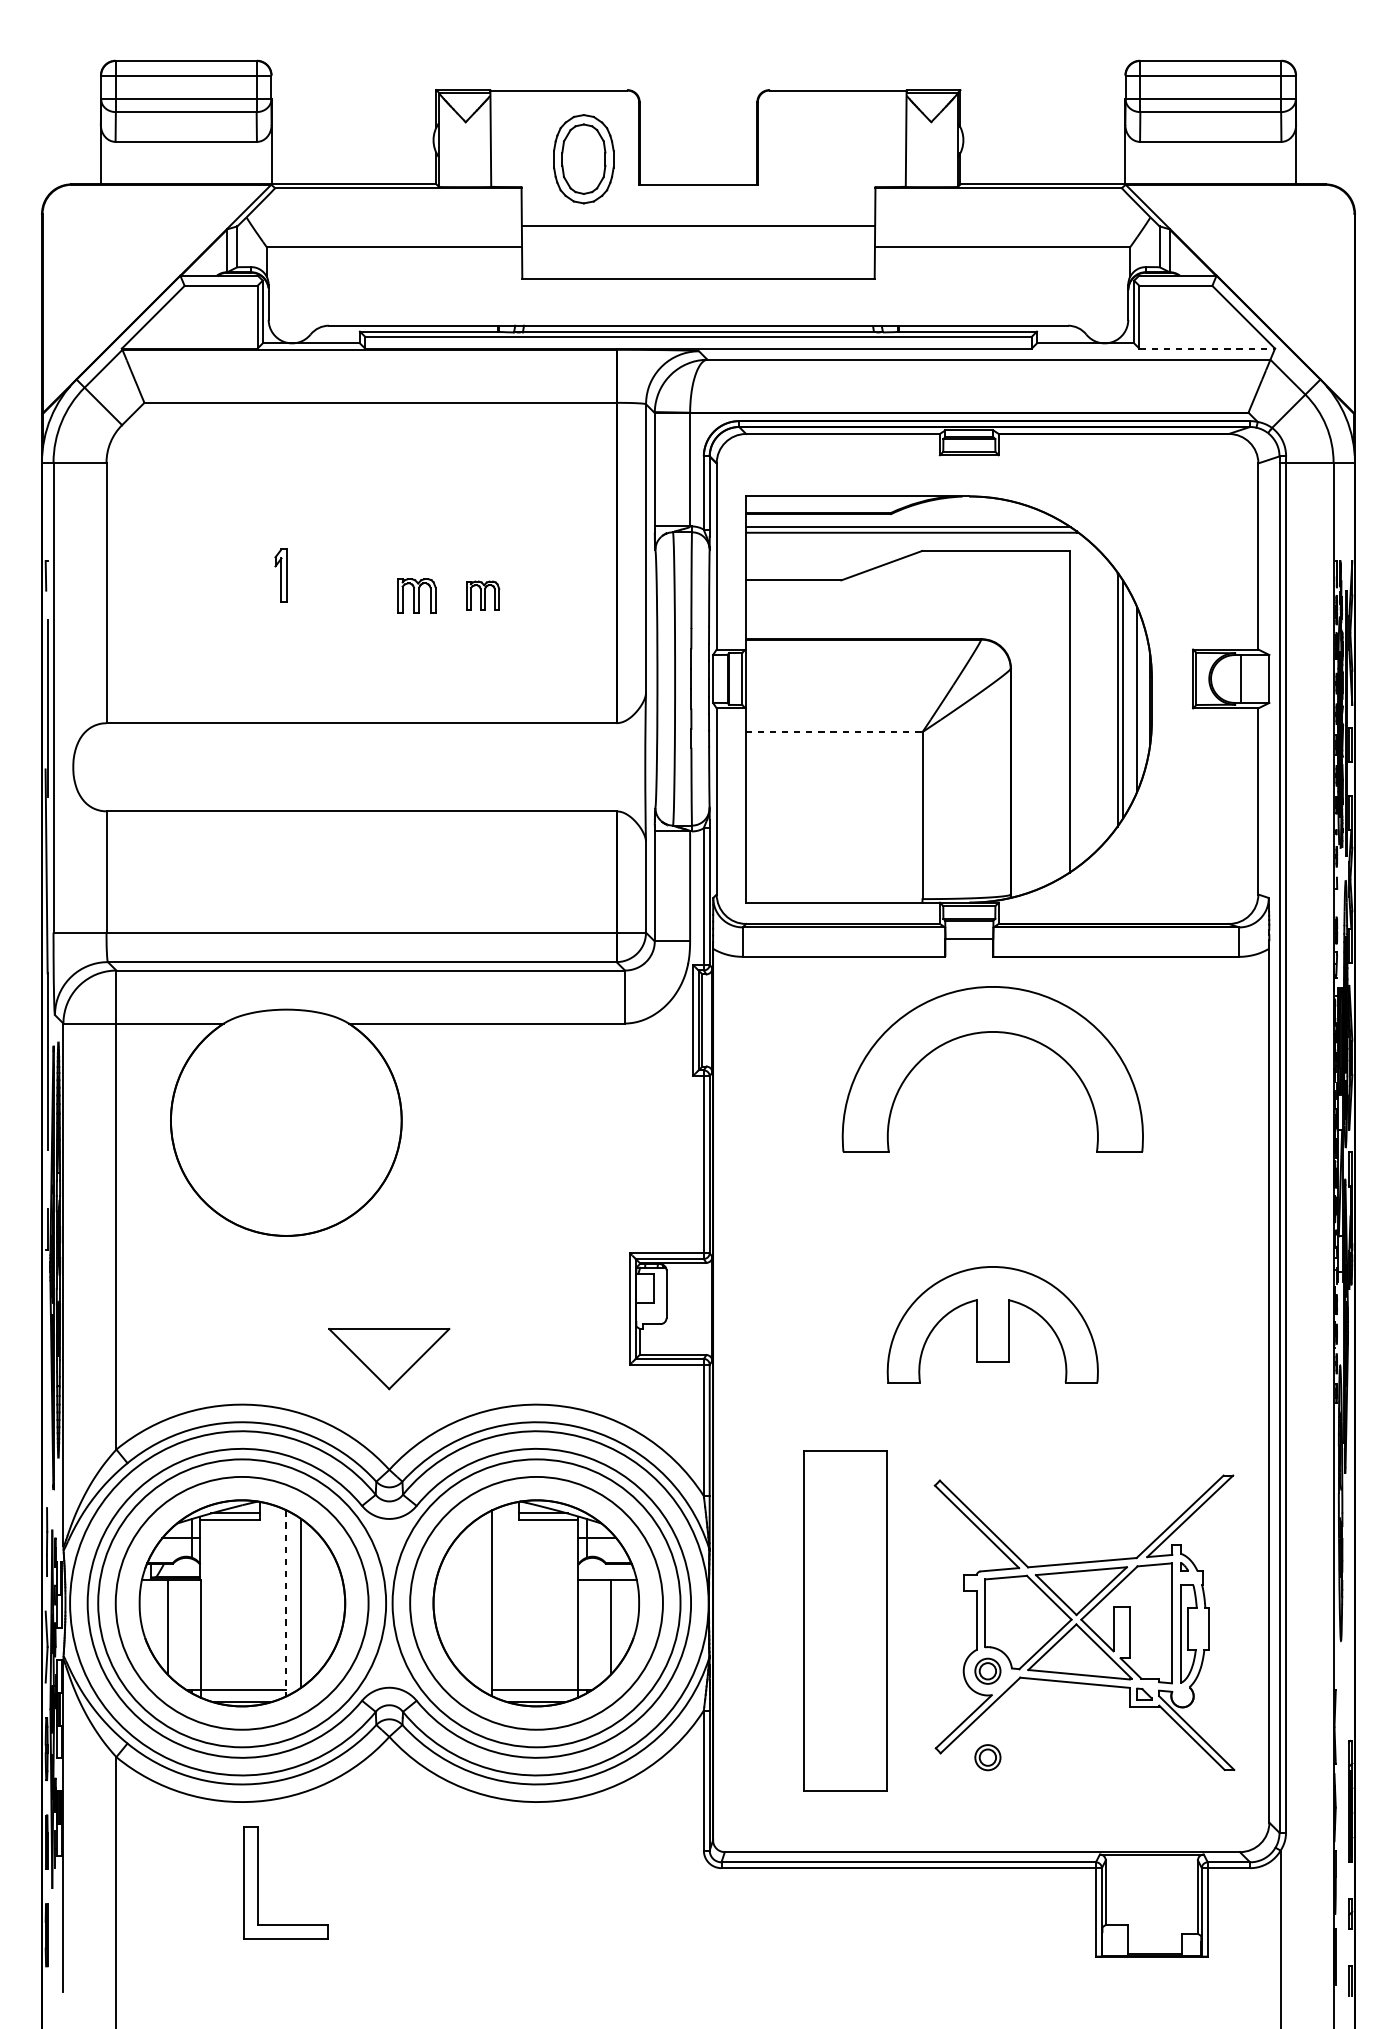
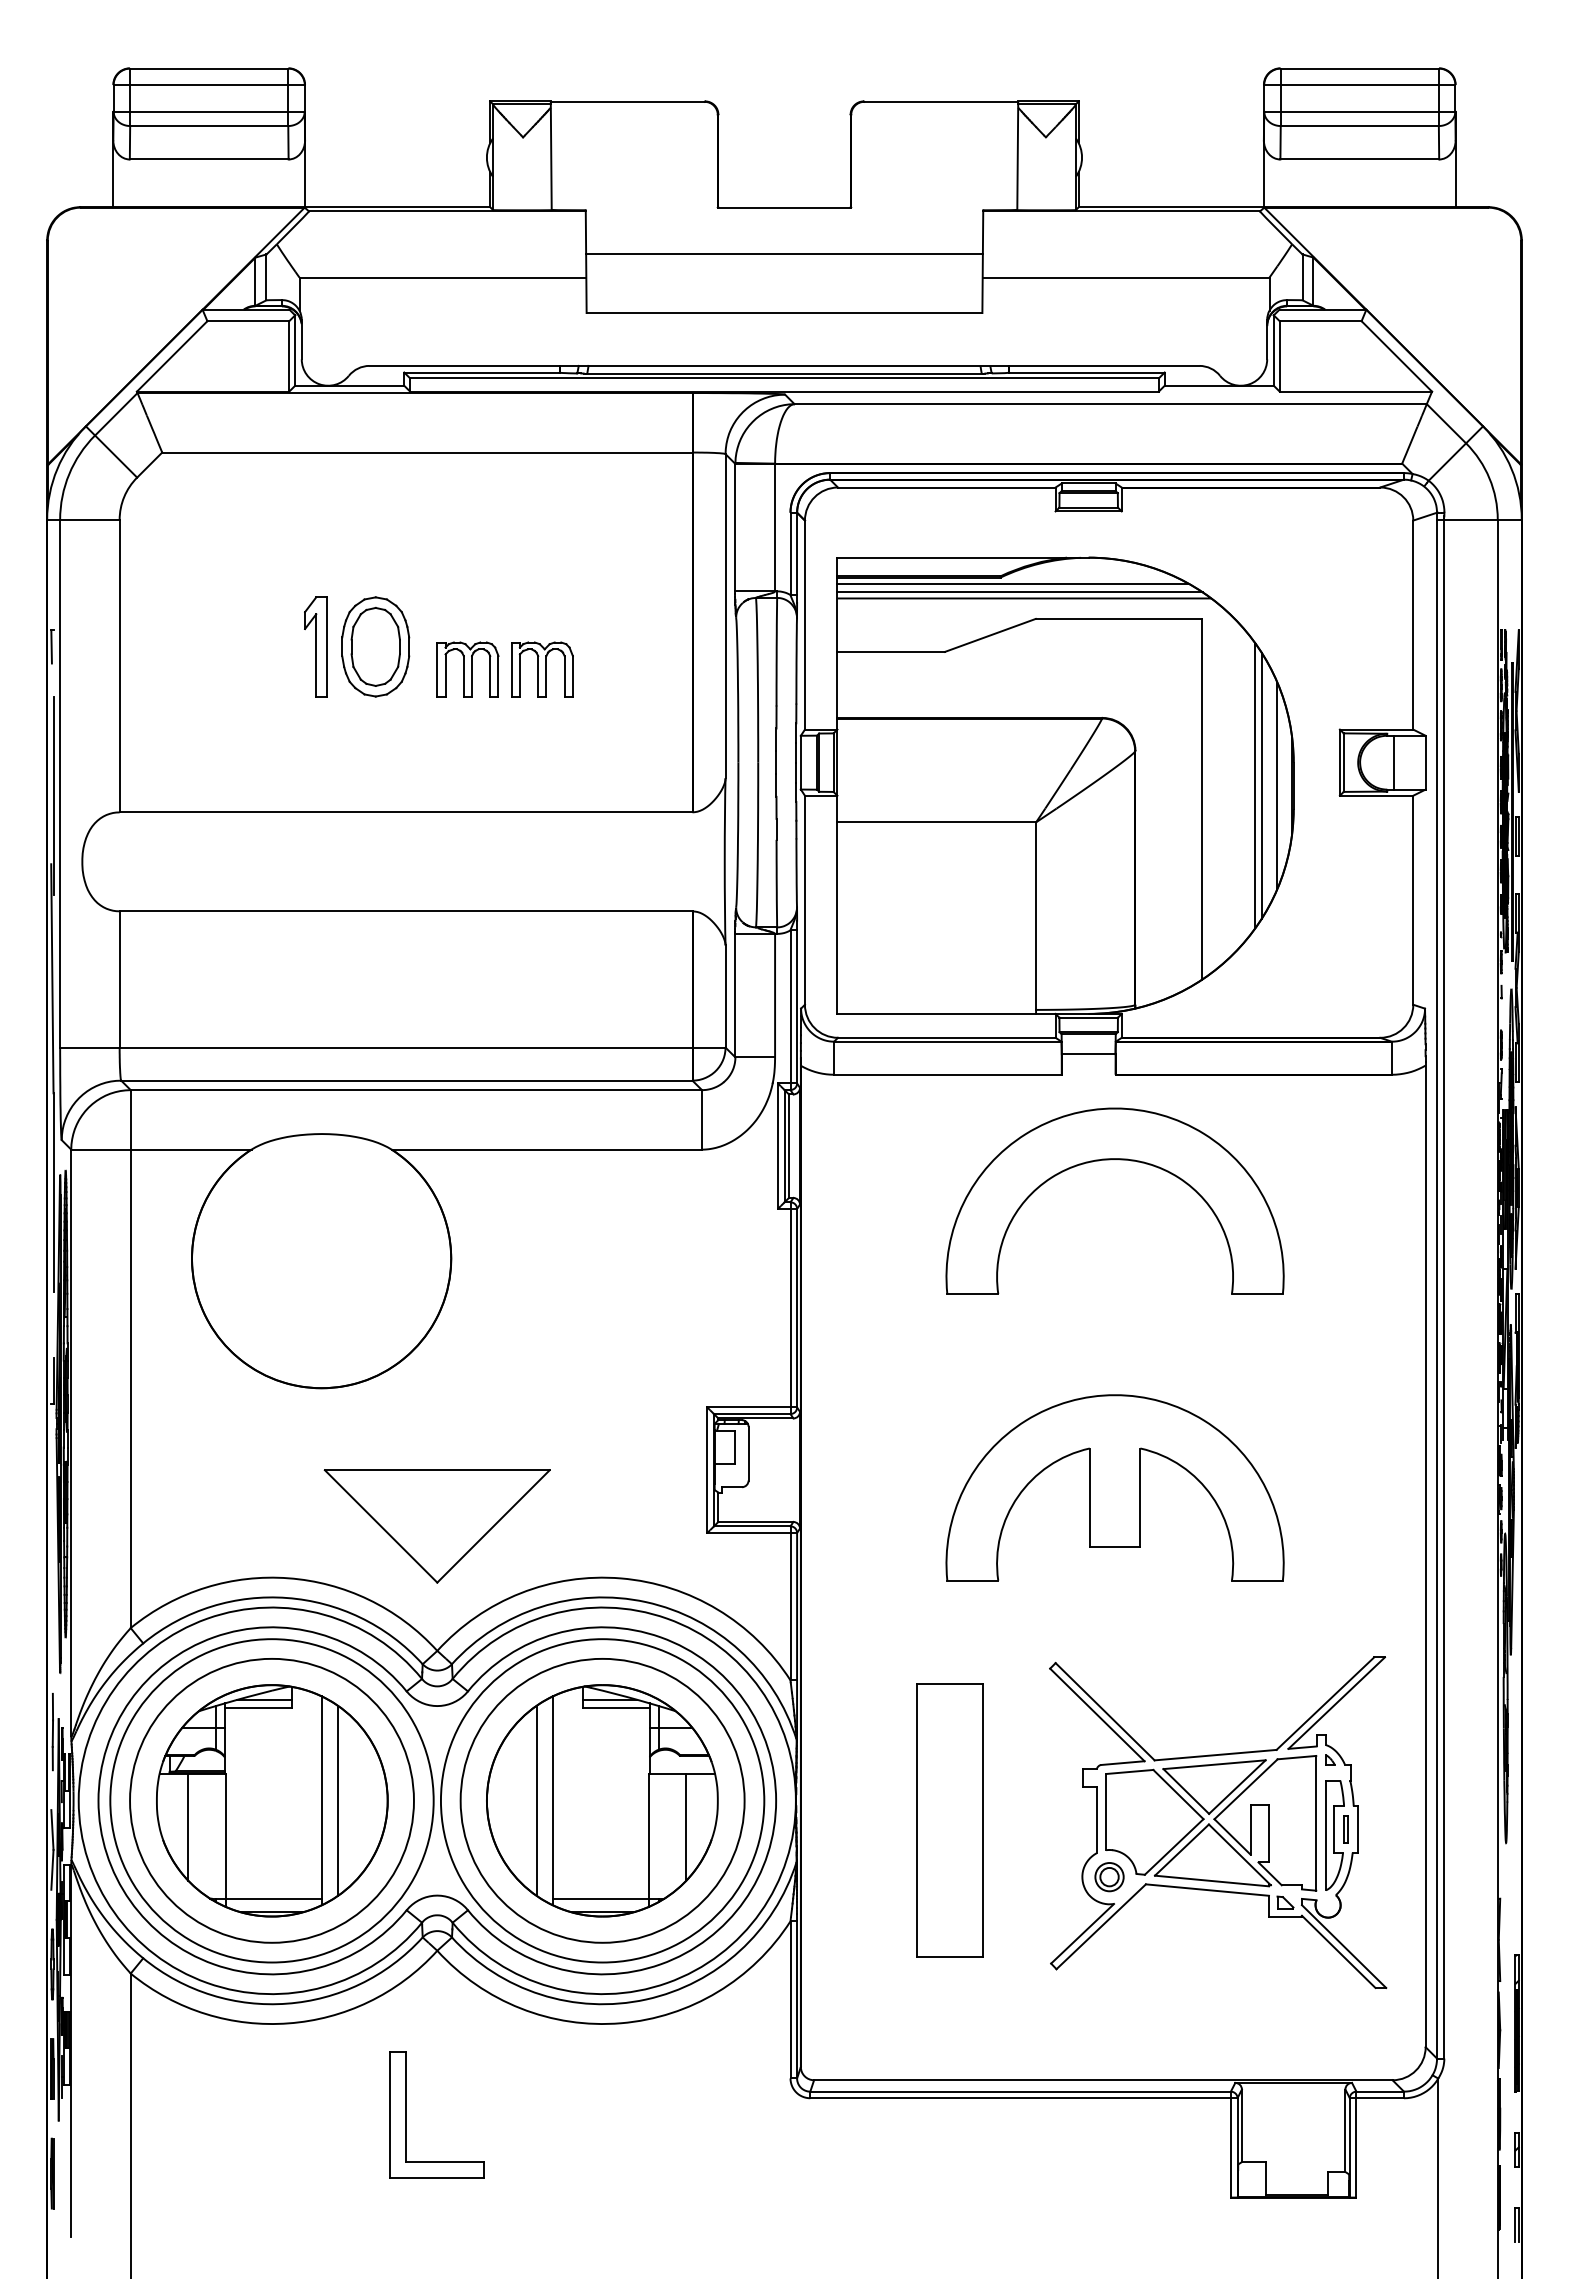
part: (583, 158) -> (375, 646), moved
line: (1207, 348) -> (1356, 391), dashed -> solid
line: (901, 519) -> (1012, 583), added
part: (280, 575) -> (315, 646), size x1.67
part: (416, 596) -> (467, 669), size x1.43
part: (483, 596) -> (542, 669), size x1.67
line: (834, 732) -> (937, 822), dashed -> solid
part: (992, 1324) -> (1114, 1487), size x1.43
part: (388, 1359) -> (436, 1526), size x1.67
line: (286, 1603) -> (321, 1801), dashed -> solid
line: (477, 1603) -> (536, 1800), added
part: (845, 1620) -> (949, 1820), size x0.71
part: (1198, 1628) -> (1345, 1829), added
part: (987, 1757) -> (1109, 1974), removed
part: (258, 1882) -> (406, 2114), moved

